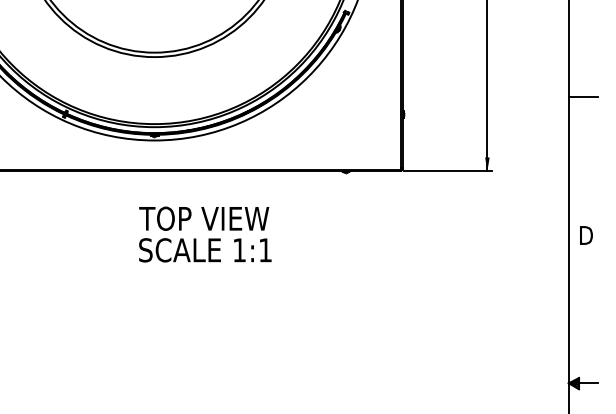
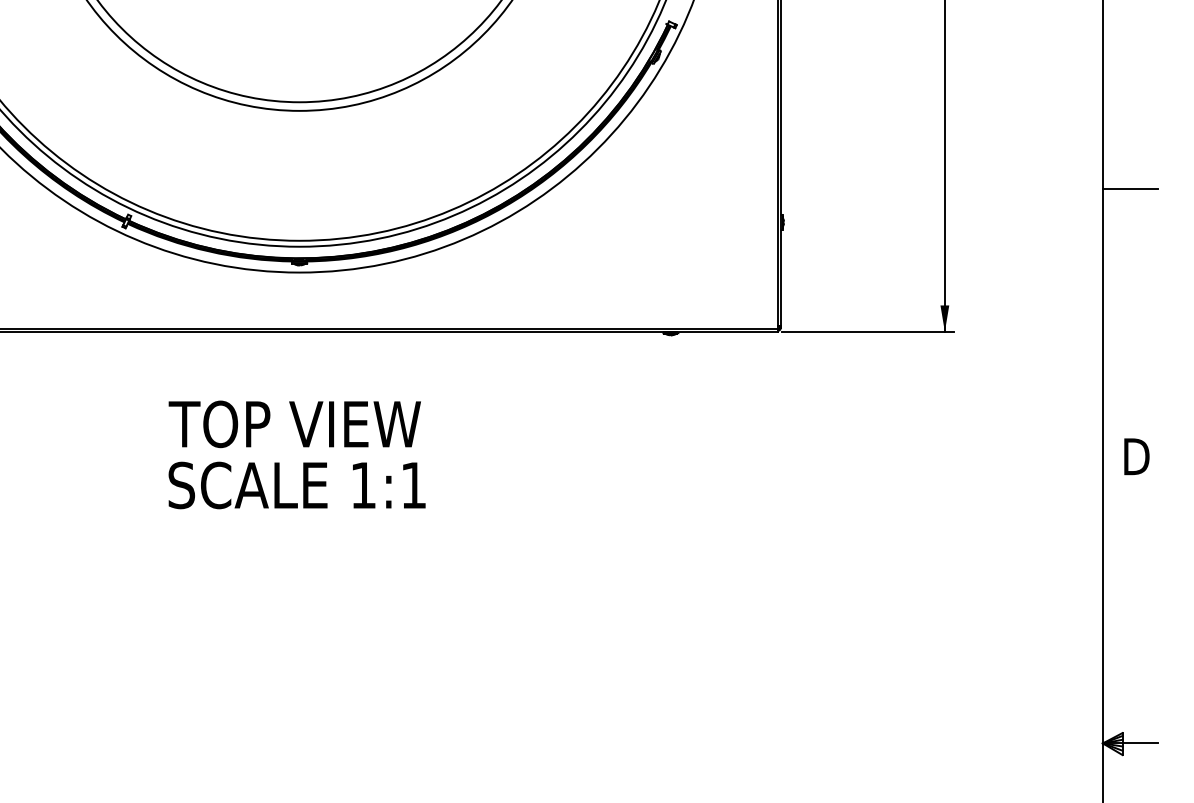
text: (205, 234) -> (297, 454), moved

